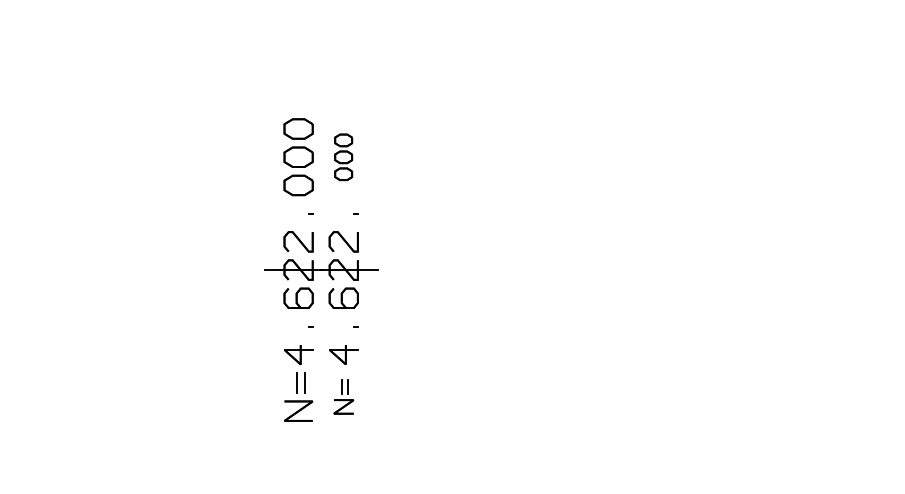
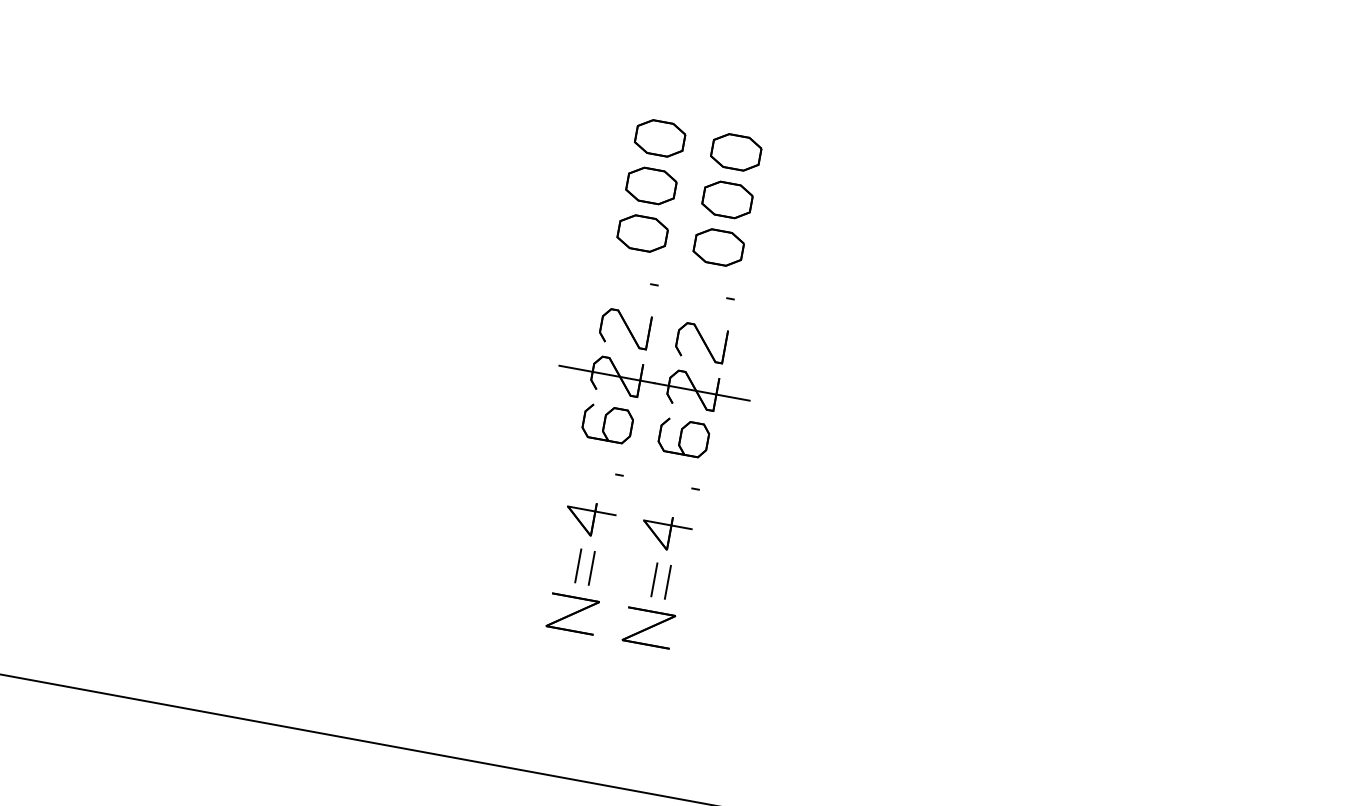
part: (343, 157) -> (726, 200), size x1.67
part: (343, 396) -> (653, 603), size x1.43

